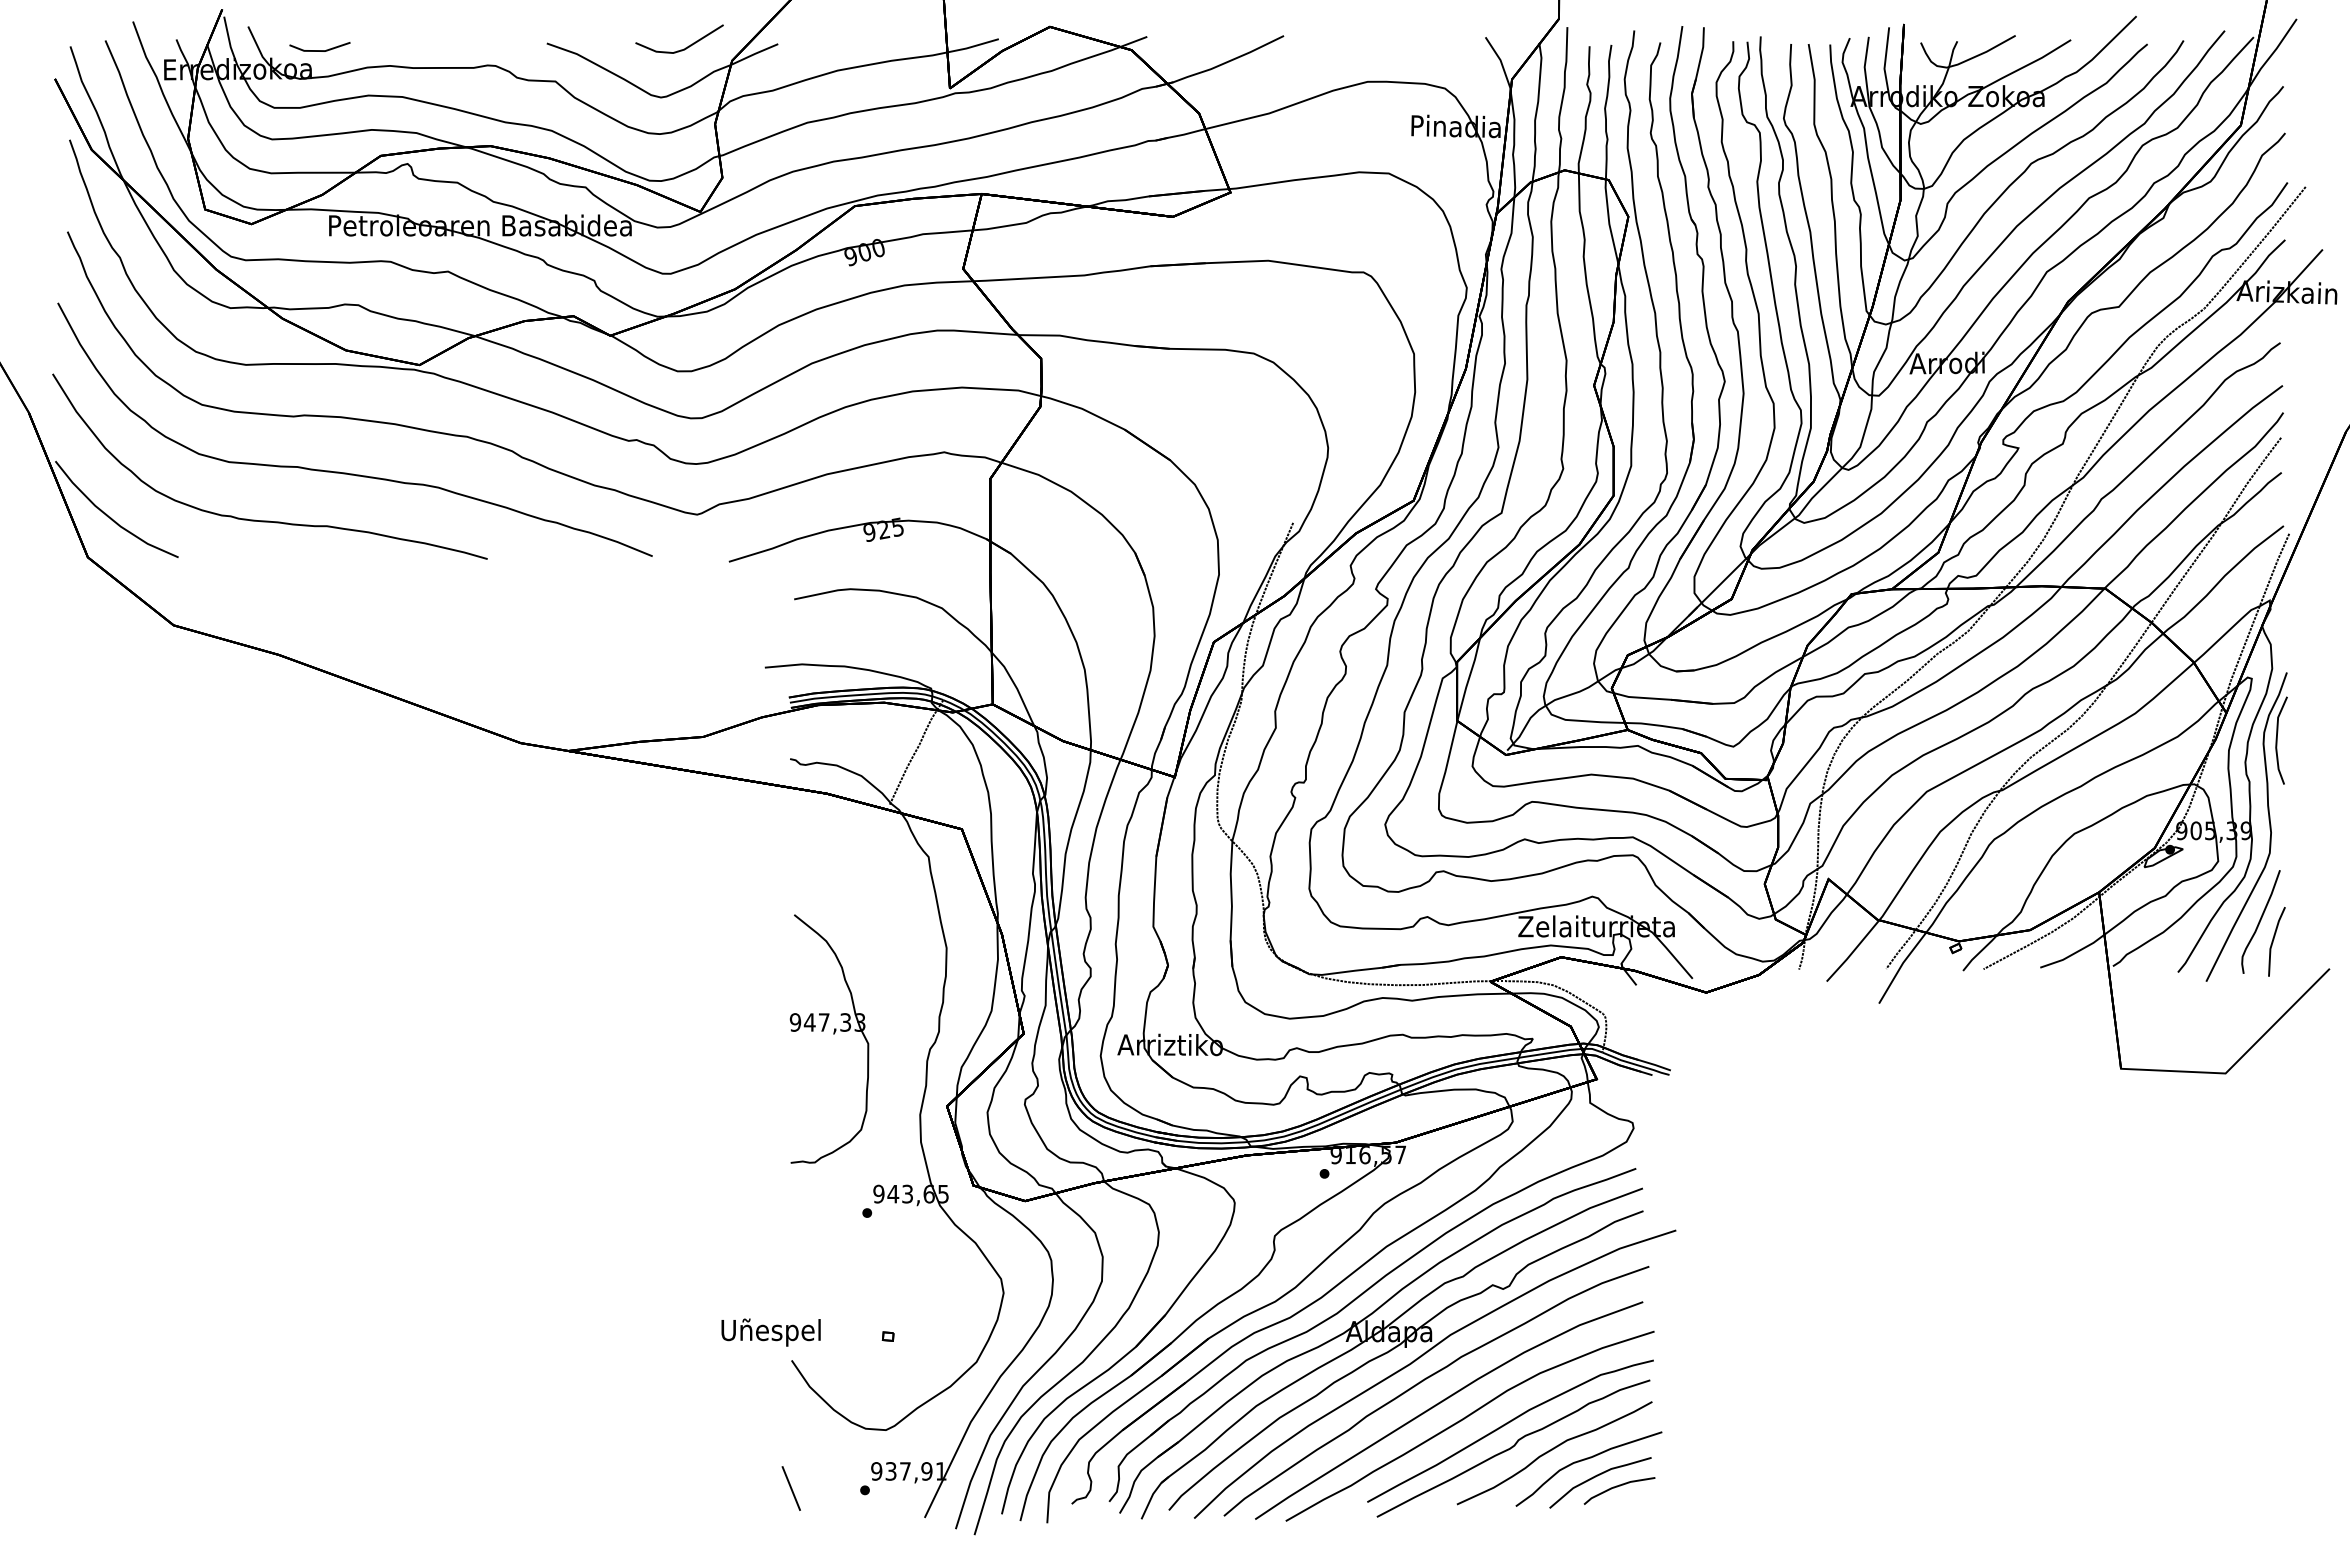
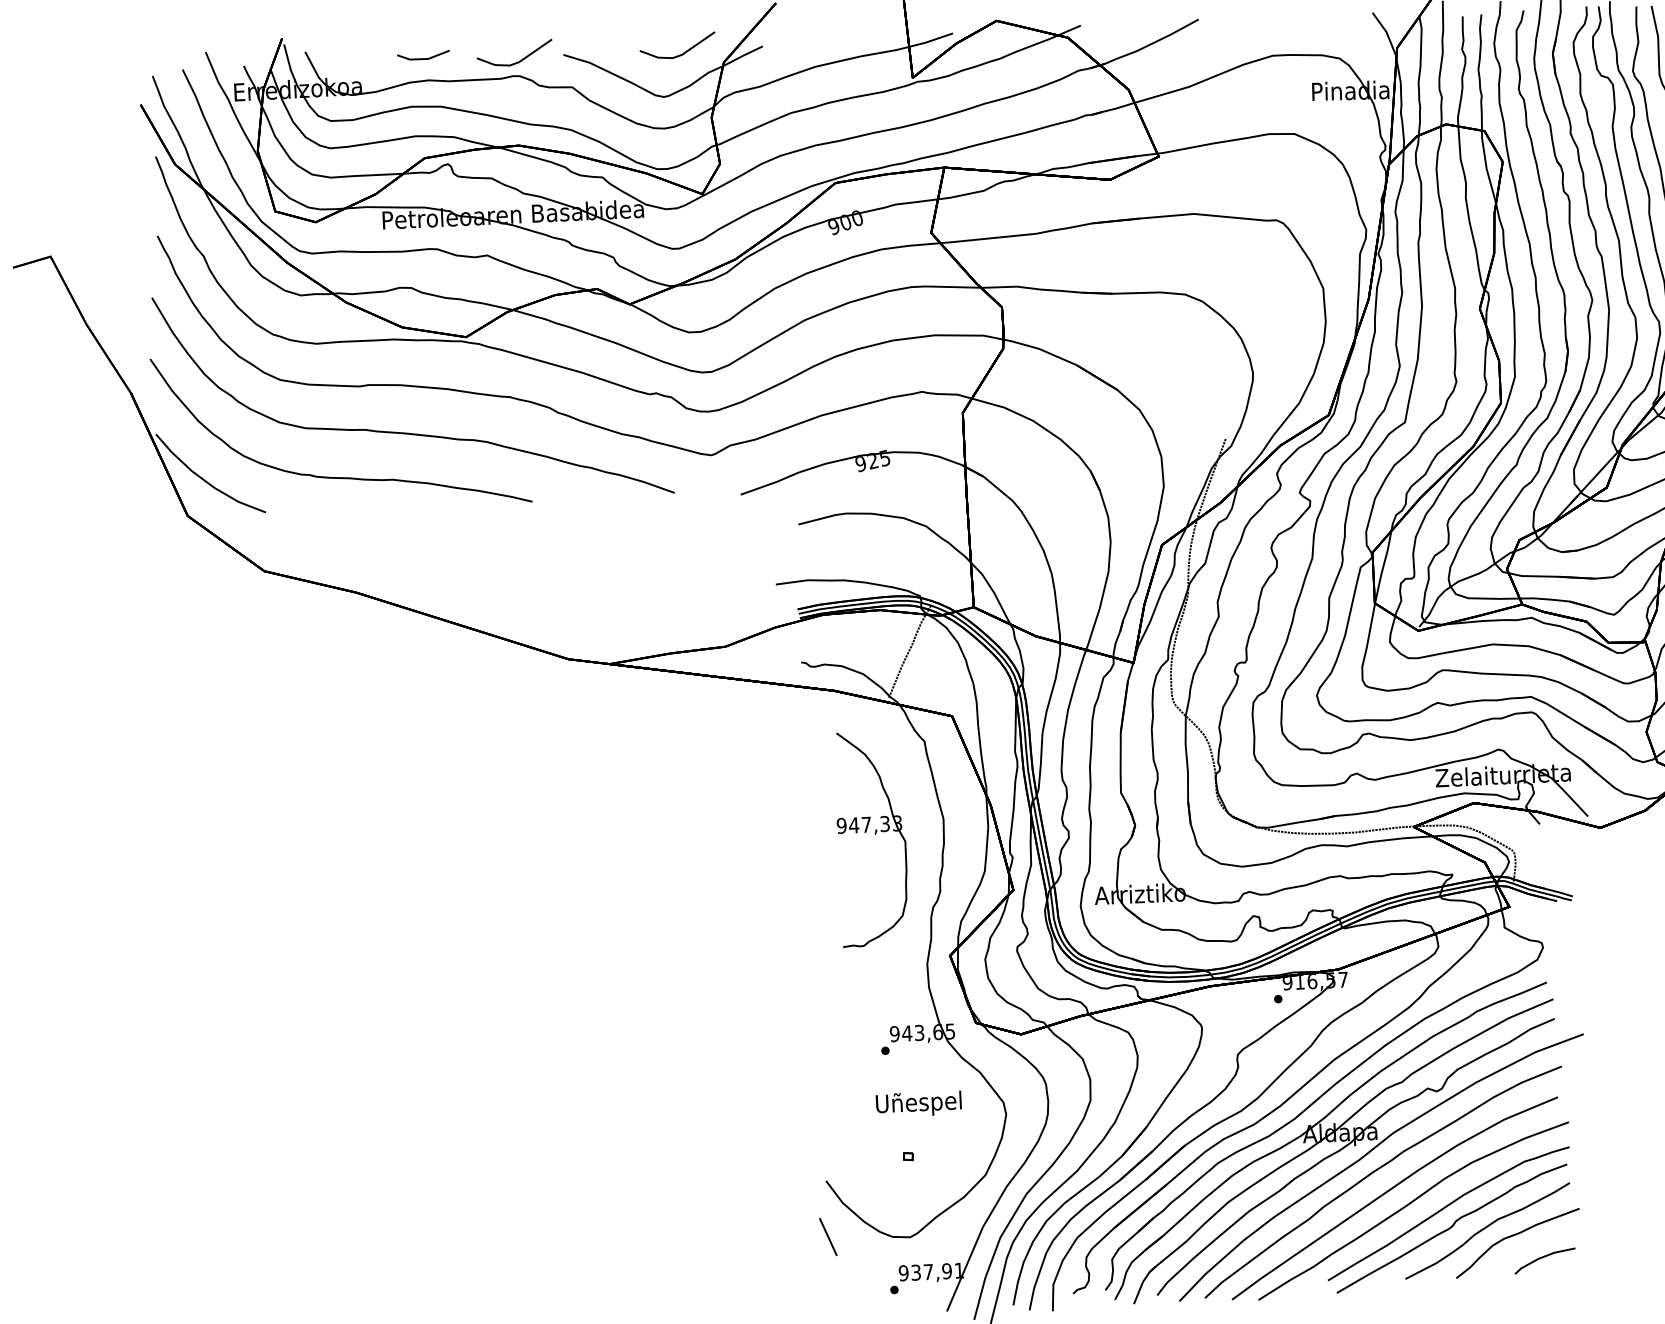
line: (494, 48) -> (518, 61), added
line: (319, 50) -> (423, 58), moved
part: (829, 1038) -> (871, 838), moved
text: (770, 1332) -> (918, 1104), moved
curve: (1597, 1476) -> (1525, 1249), removed
line: (790, 1488) -> (827, 1237), moved

